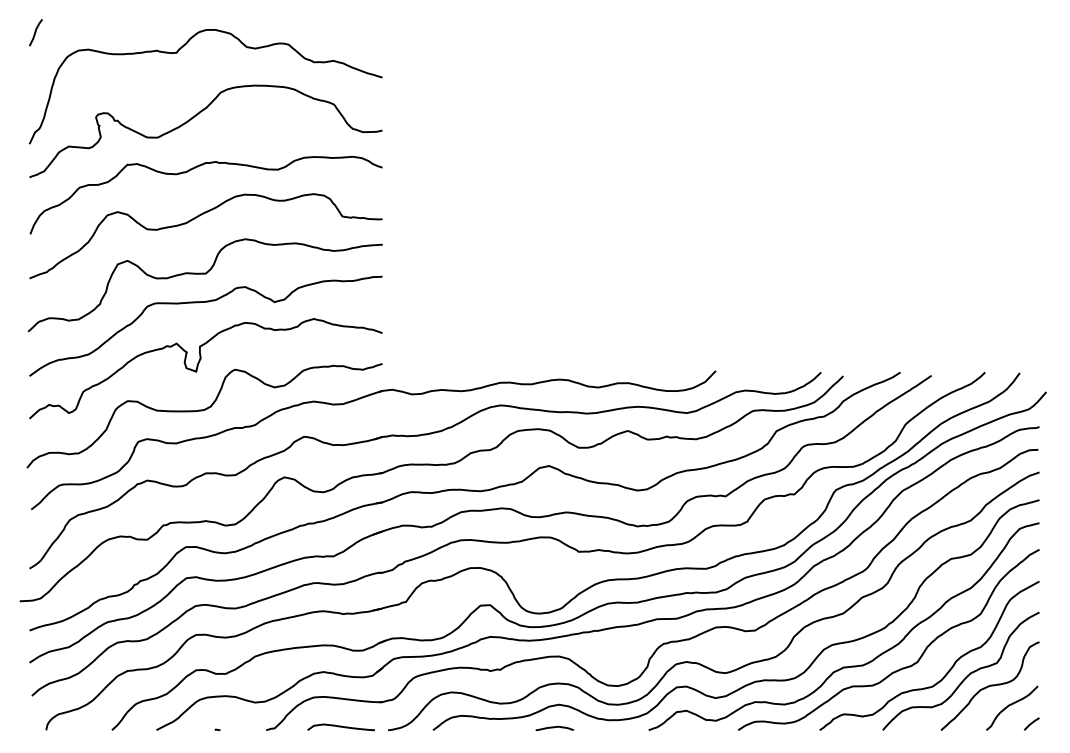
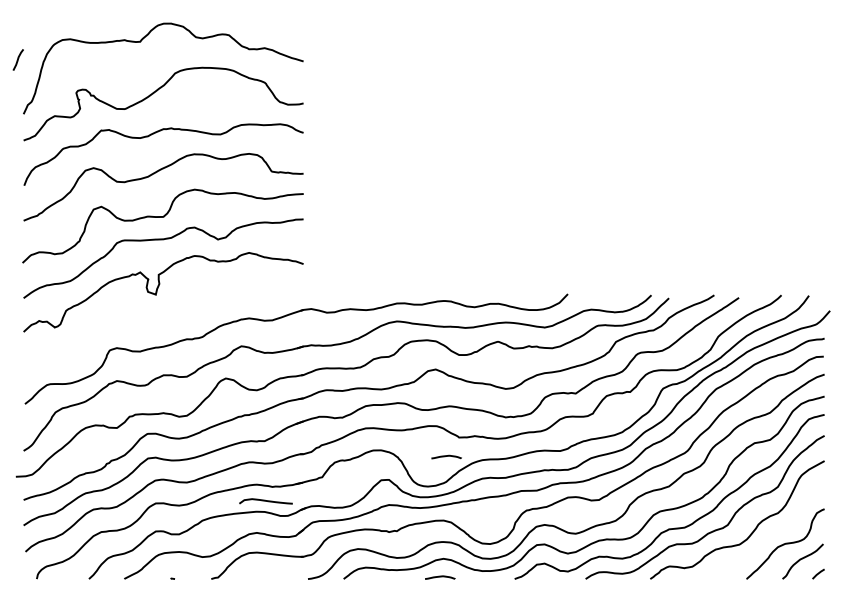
curve: (35, 32) -> (18, 59), moved
curve: (202, 411) -> (160, 326), removed
curve: (562, 576) -> (446, 457), added
curve: (966, 676) -> (766, 536), removed
curve: (340, 727) -> (265, 501), moved

